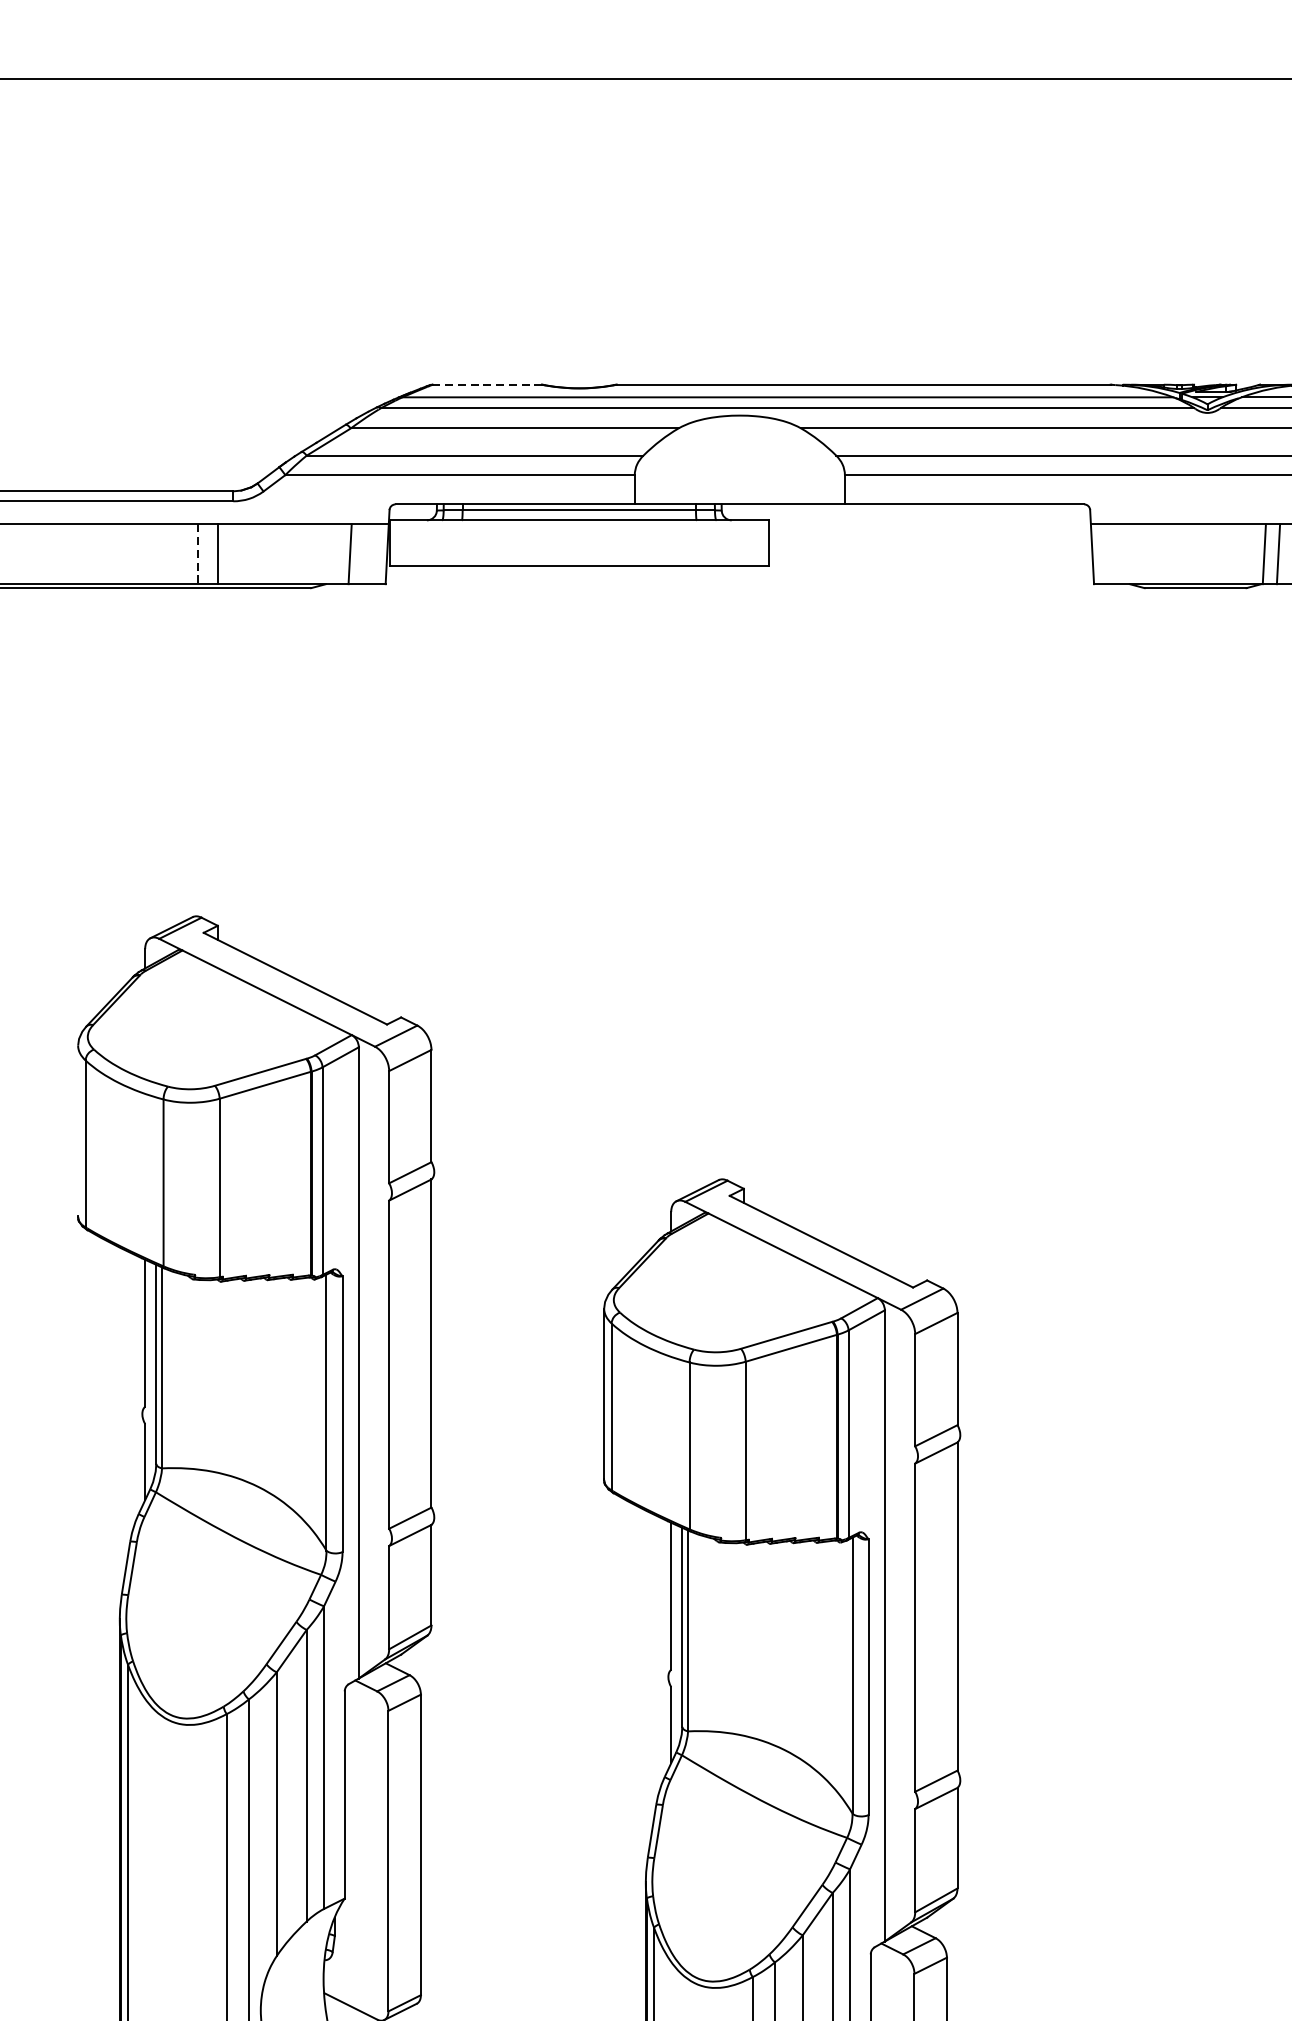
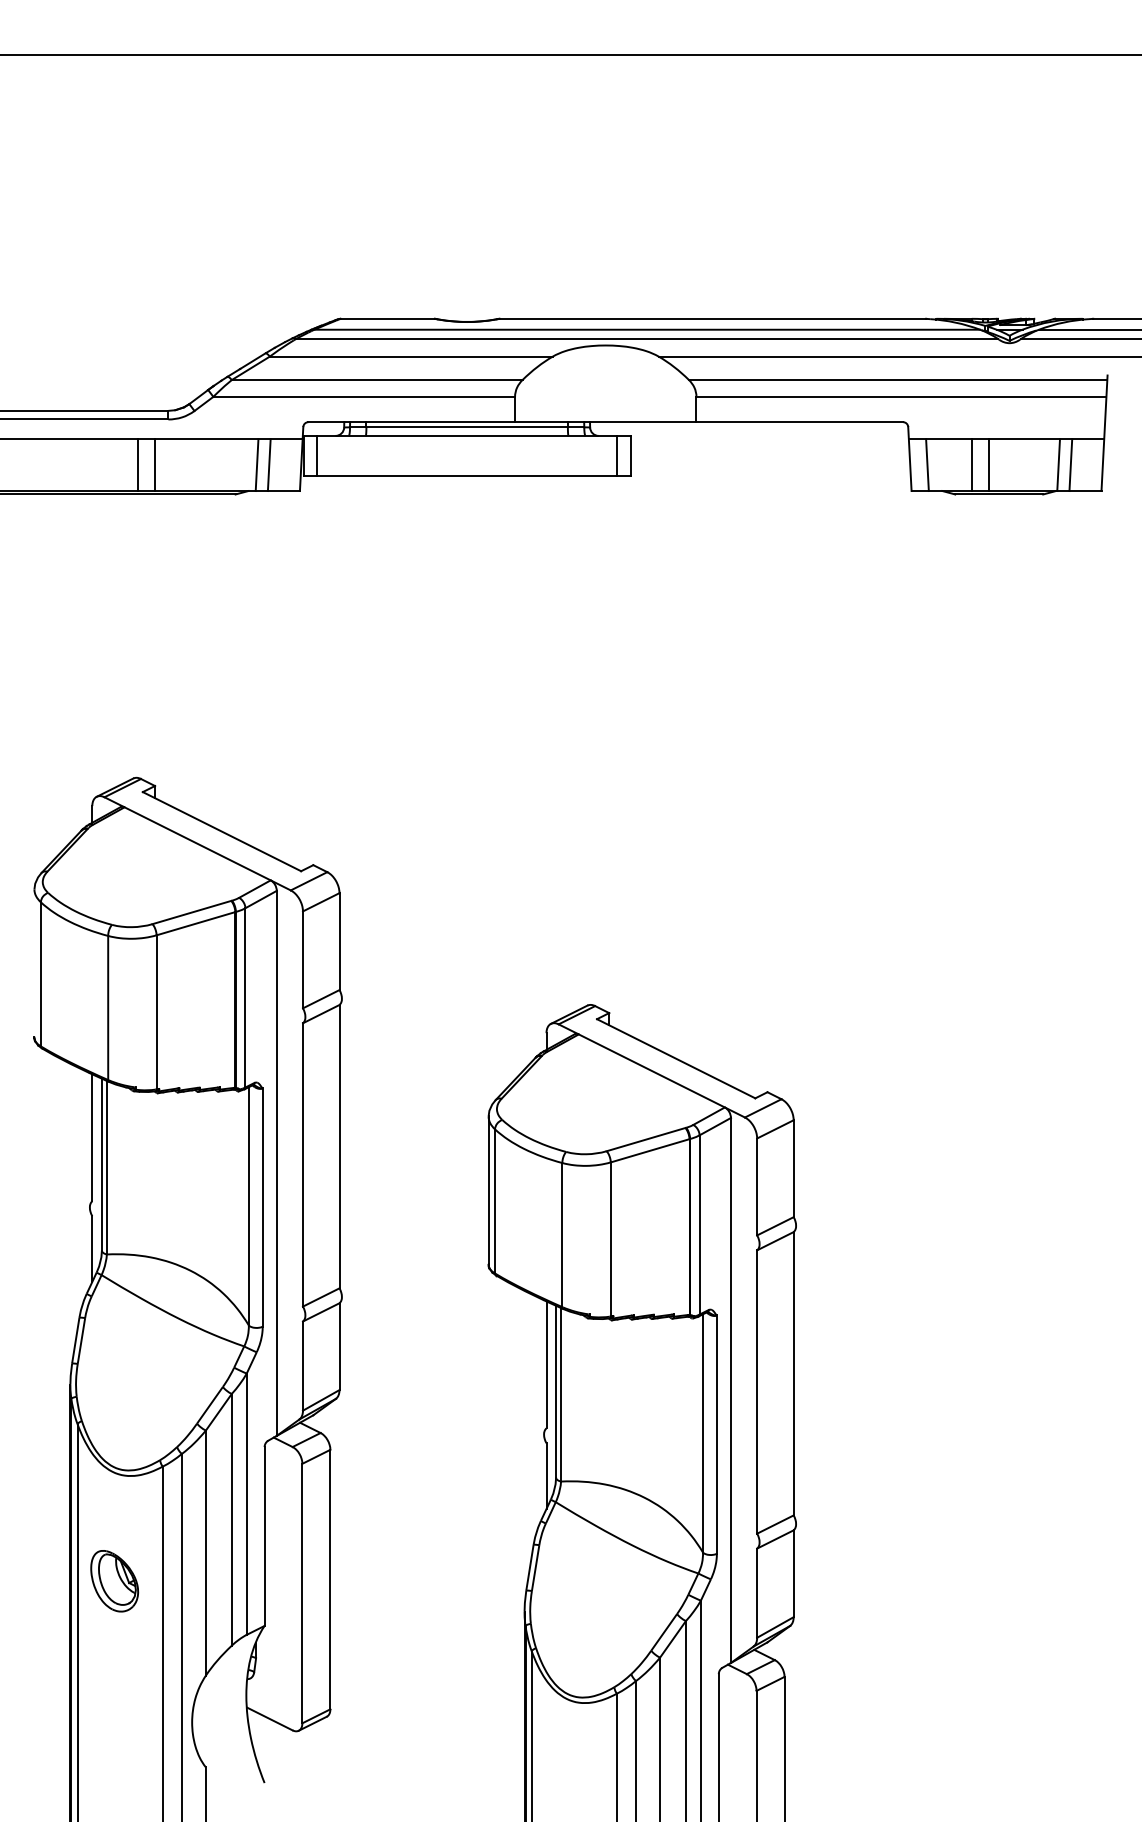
line: (488, 384) -> (388, 318), dashed -> solid
line: (405, 543) -> (317, 455), added
line: (752, 543) -> (616, 455), added
line: (198, 554) -> (138, 465), dashed -> solid
line: (335, 554) -> (256, 465), added
line: (1112, 554) -> (927, 465), added
line: (1163, 554) -> (971, 465), added
line: (1183, 554) -> (988, 465), added
part: (170, 1847) -> (114, 1581), added

